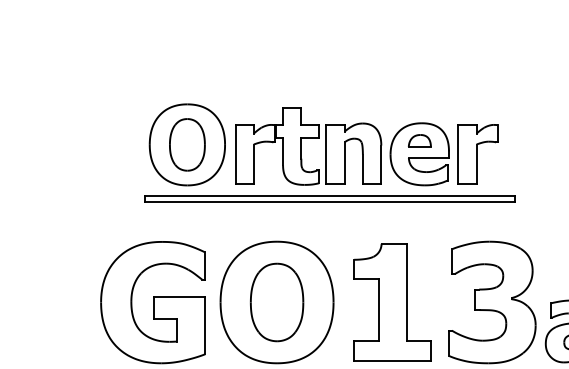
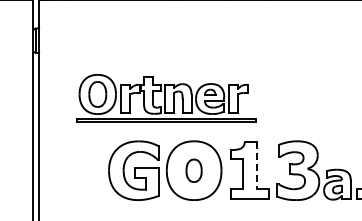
part: (329, 153) -> (166, 98), moved
line: (408, 293) -> (257, 166), solid -> dashed
part: (275, 302) -> (193, 170), size x0.6

